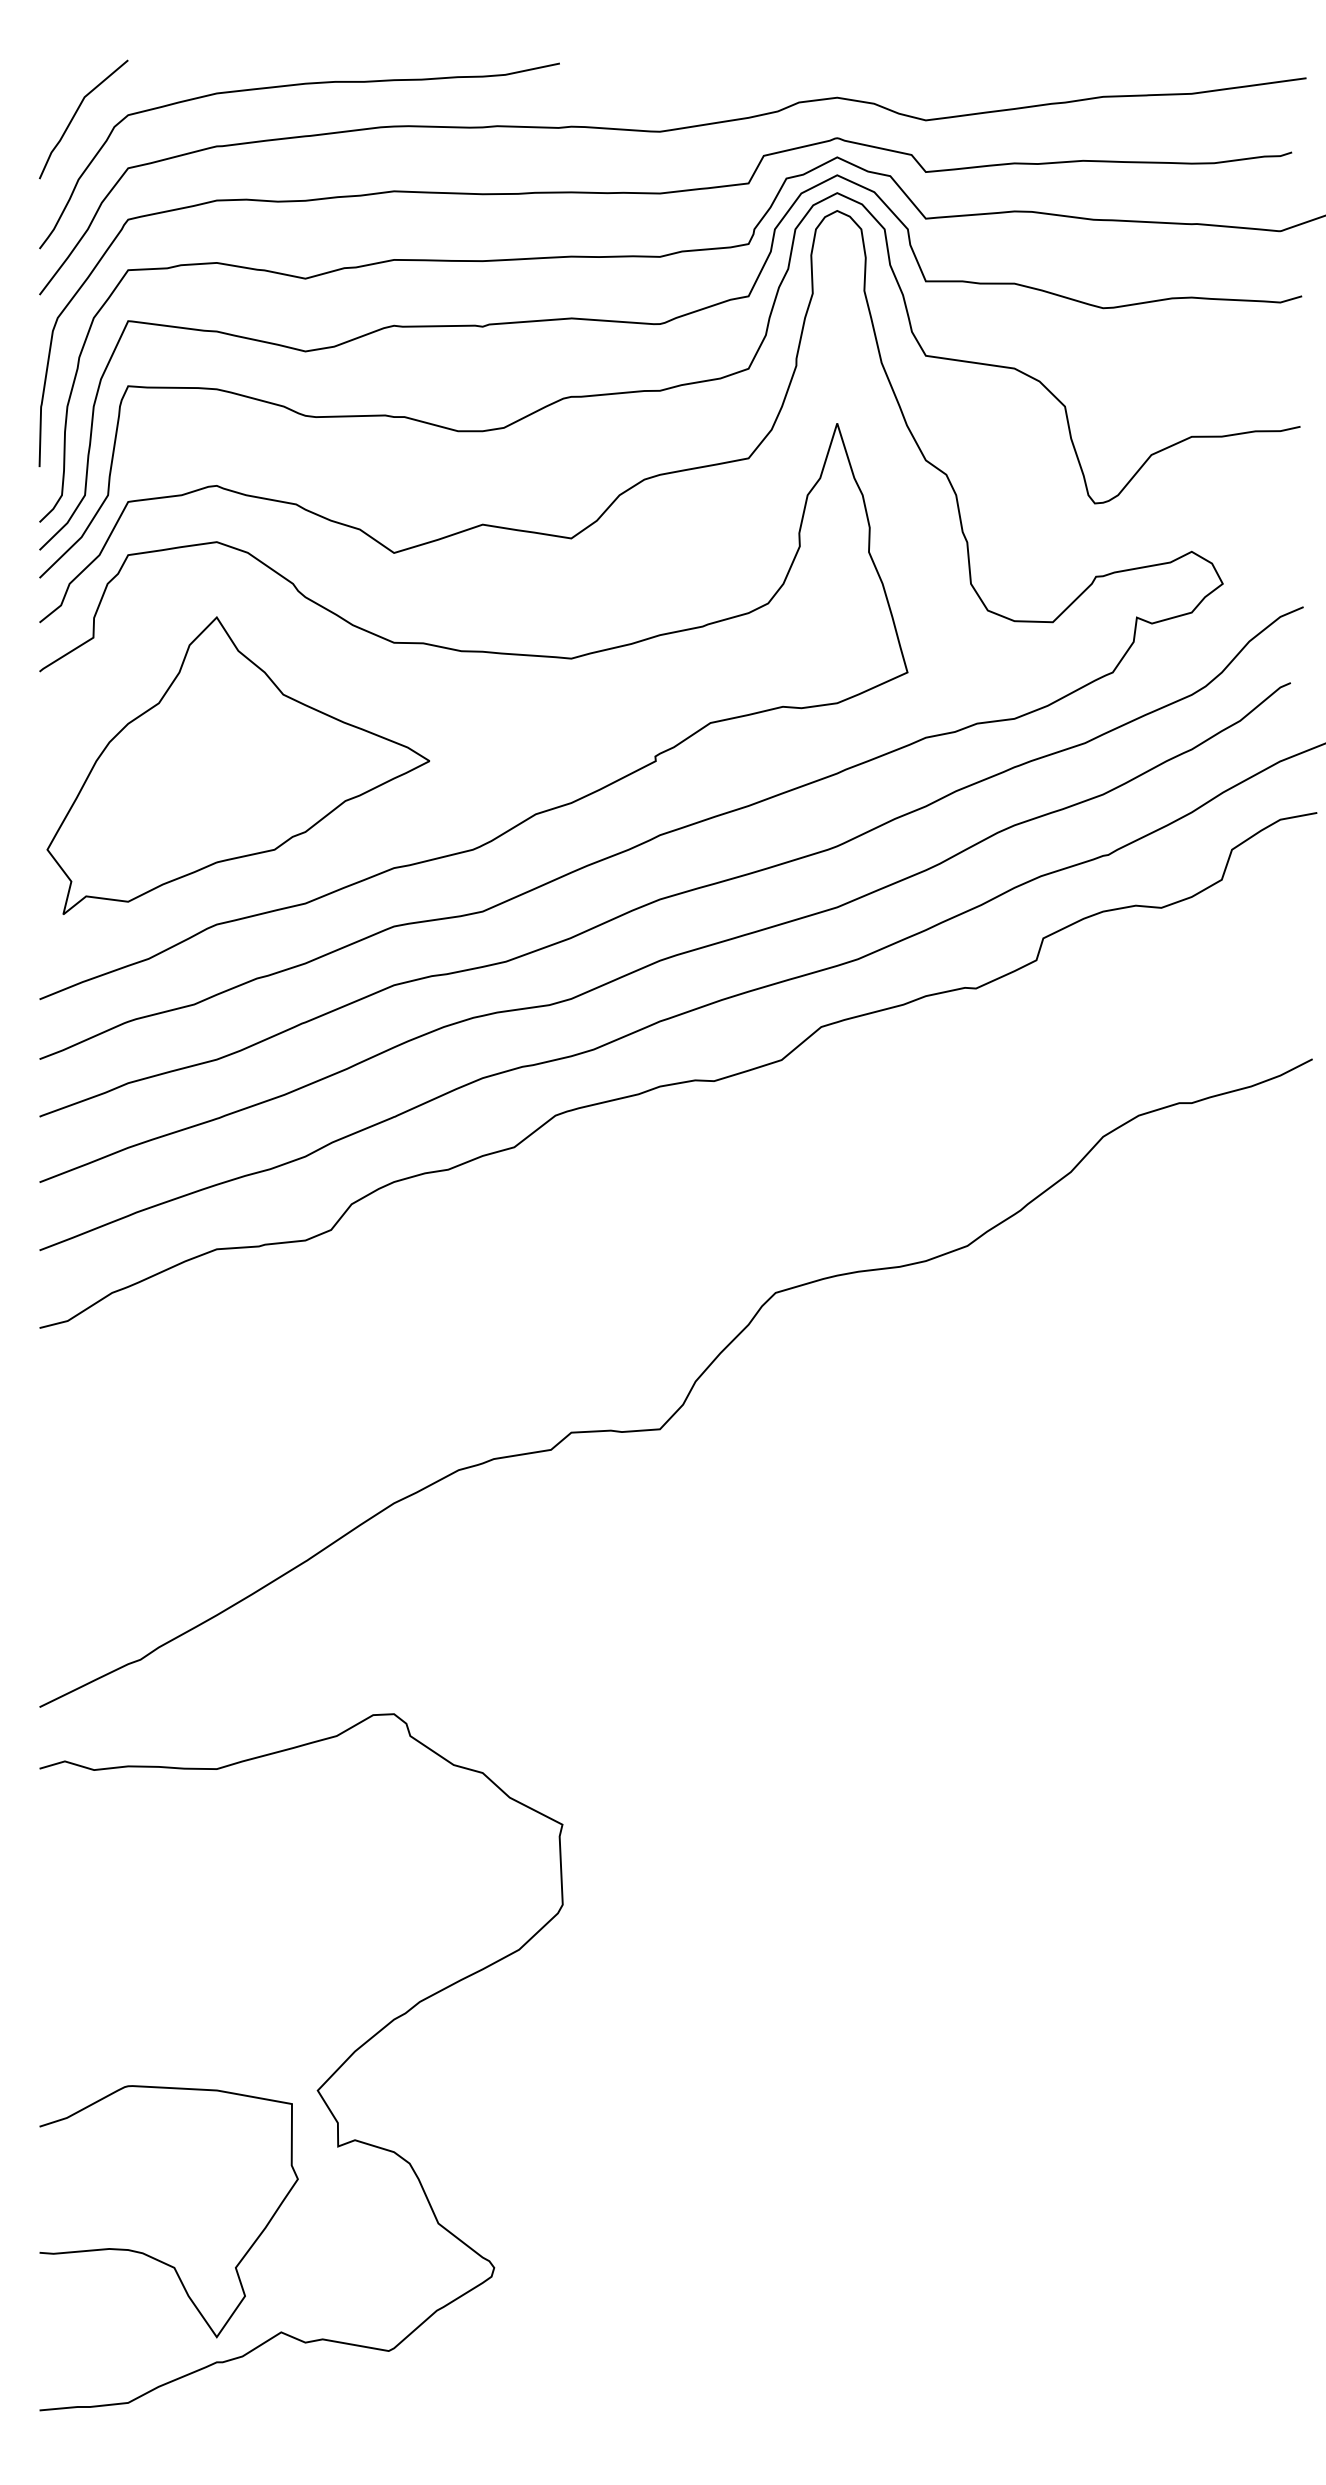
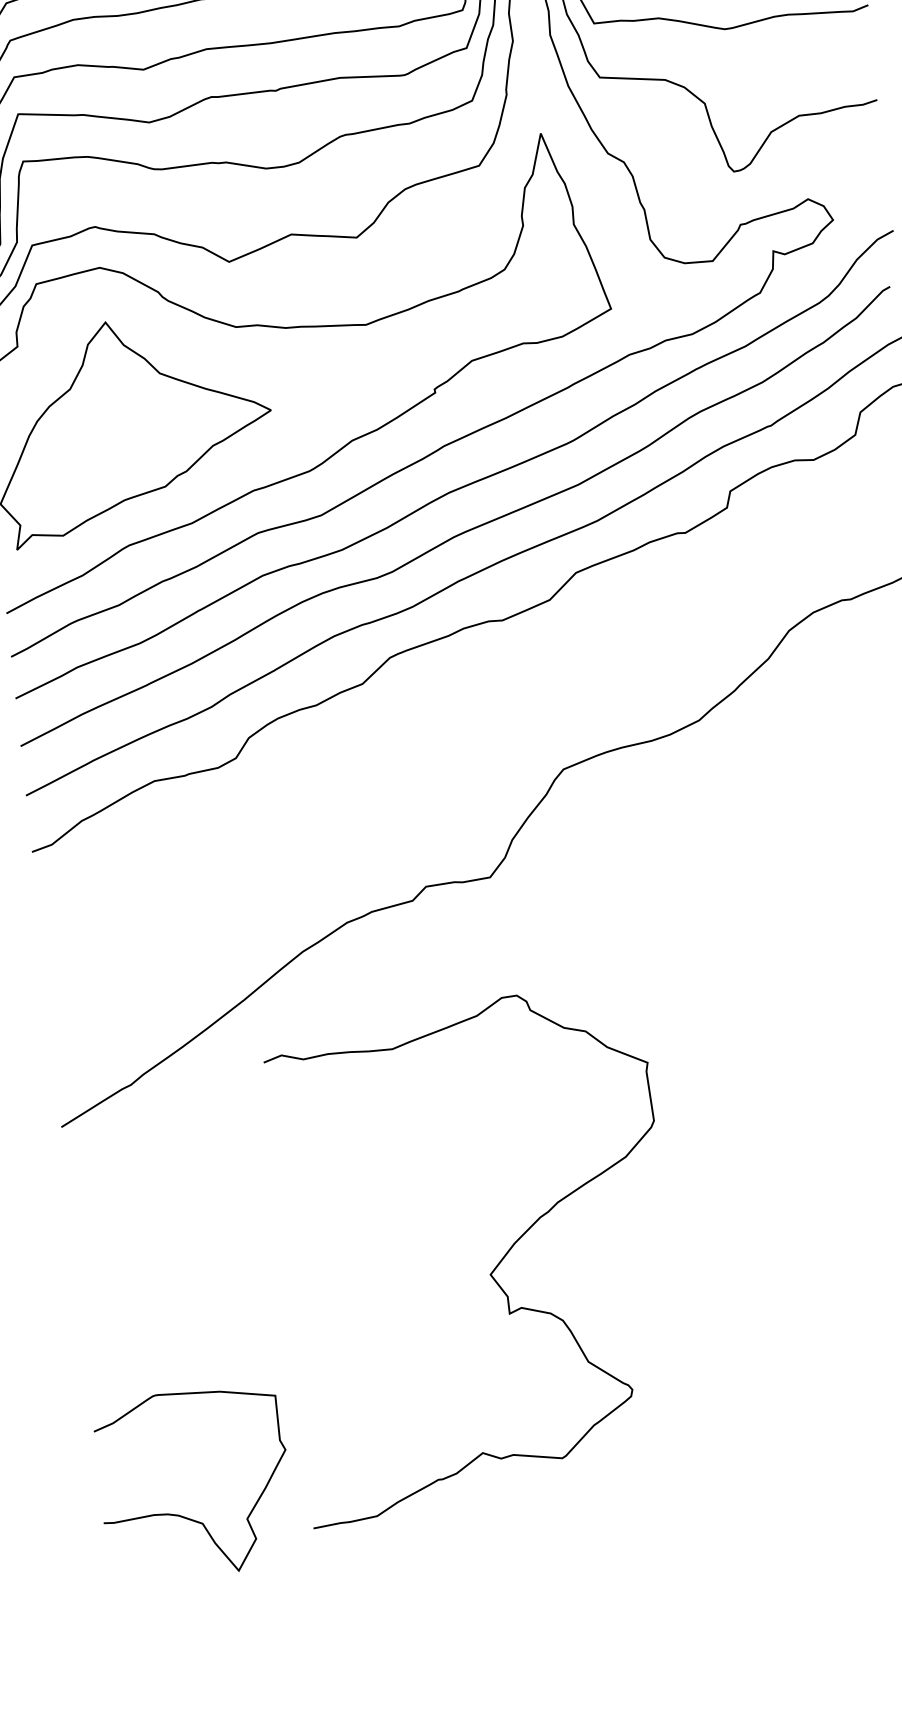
curve: (323, 2083) -> (494, 1269), moved

